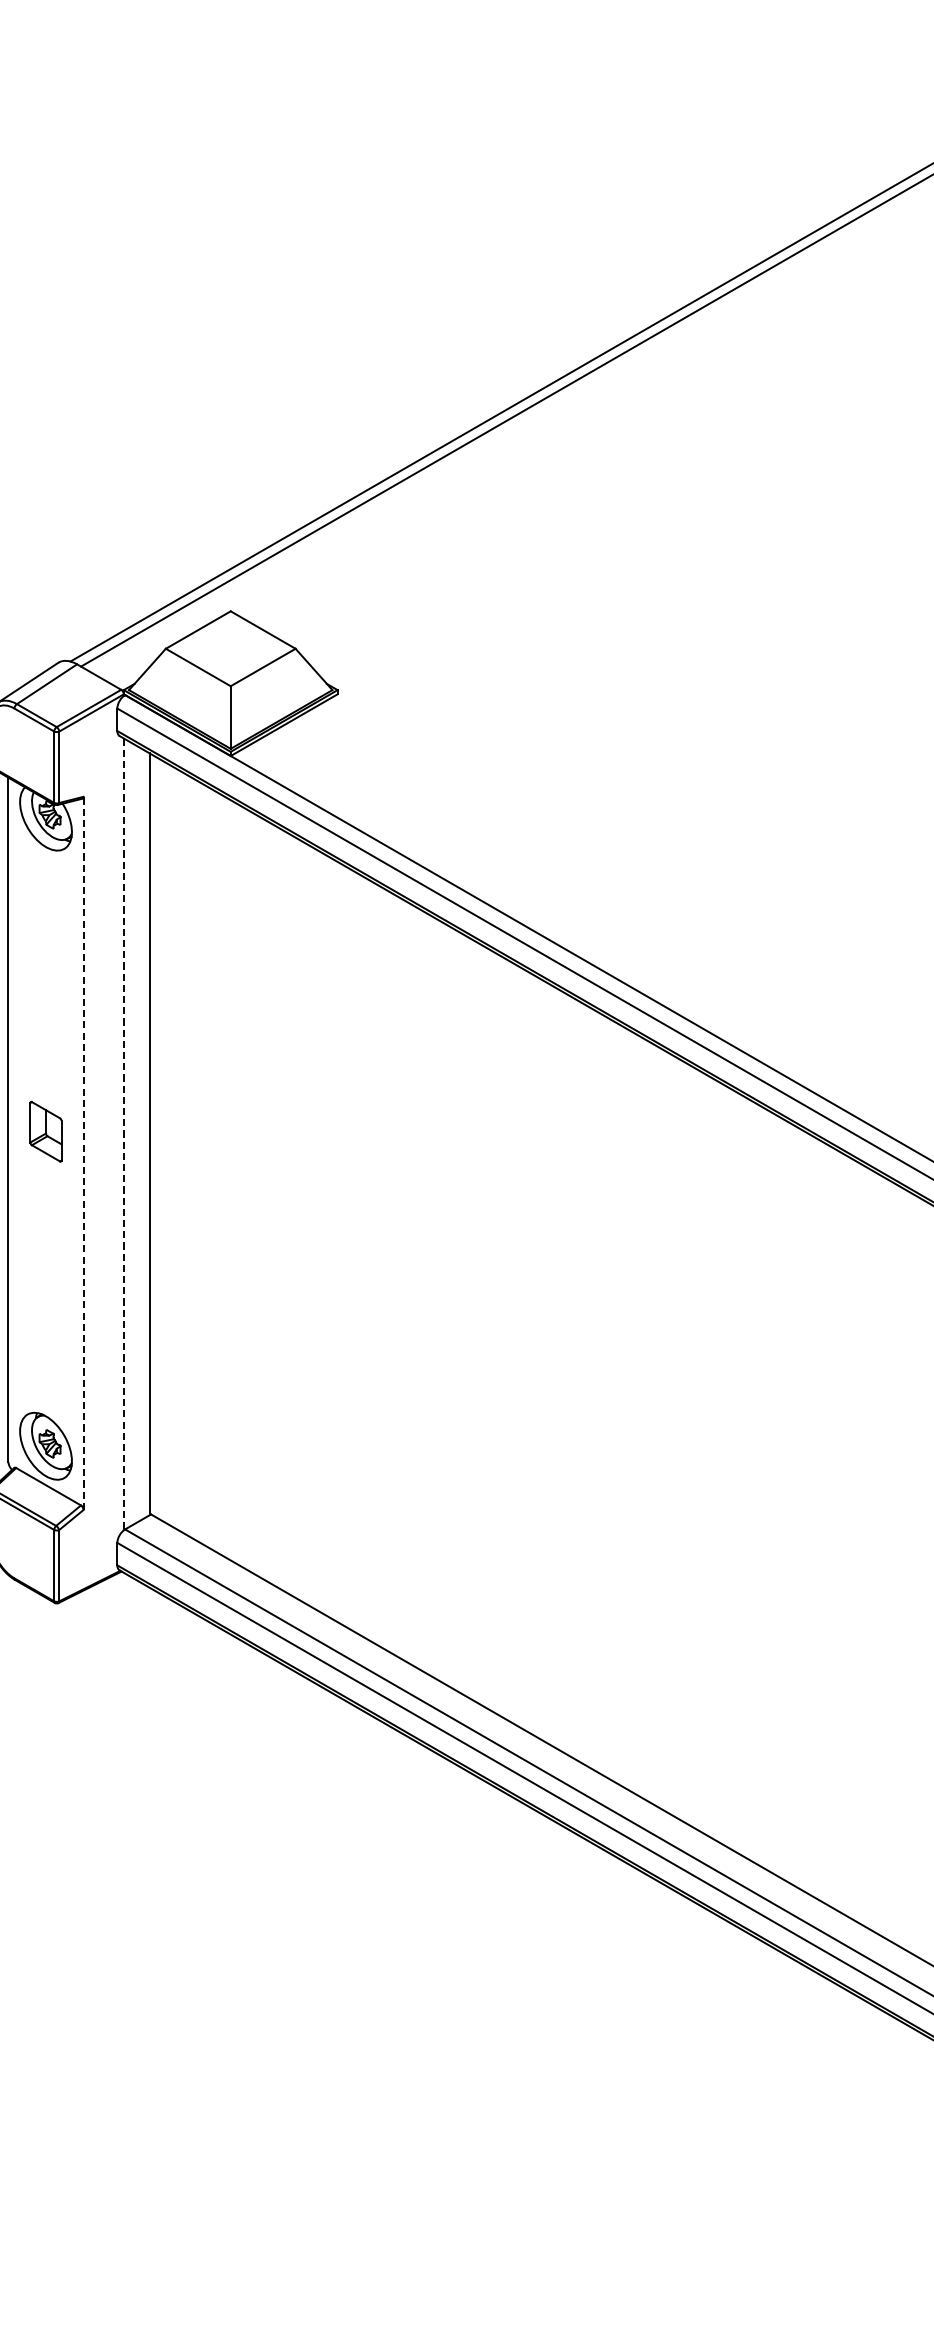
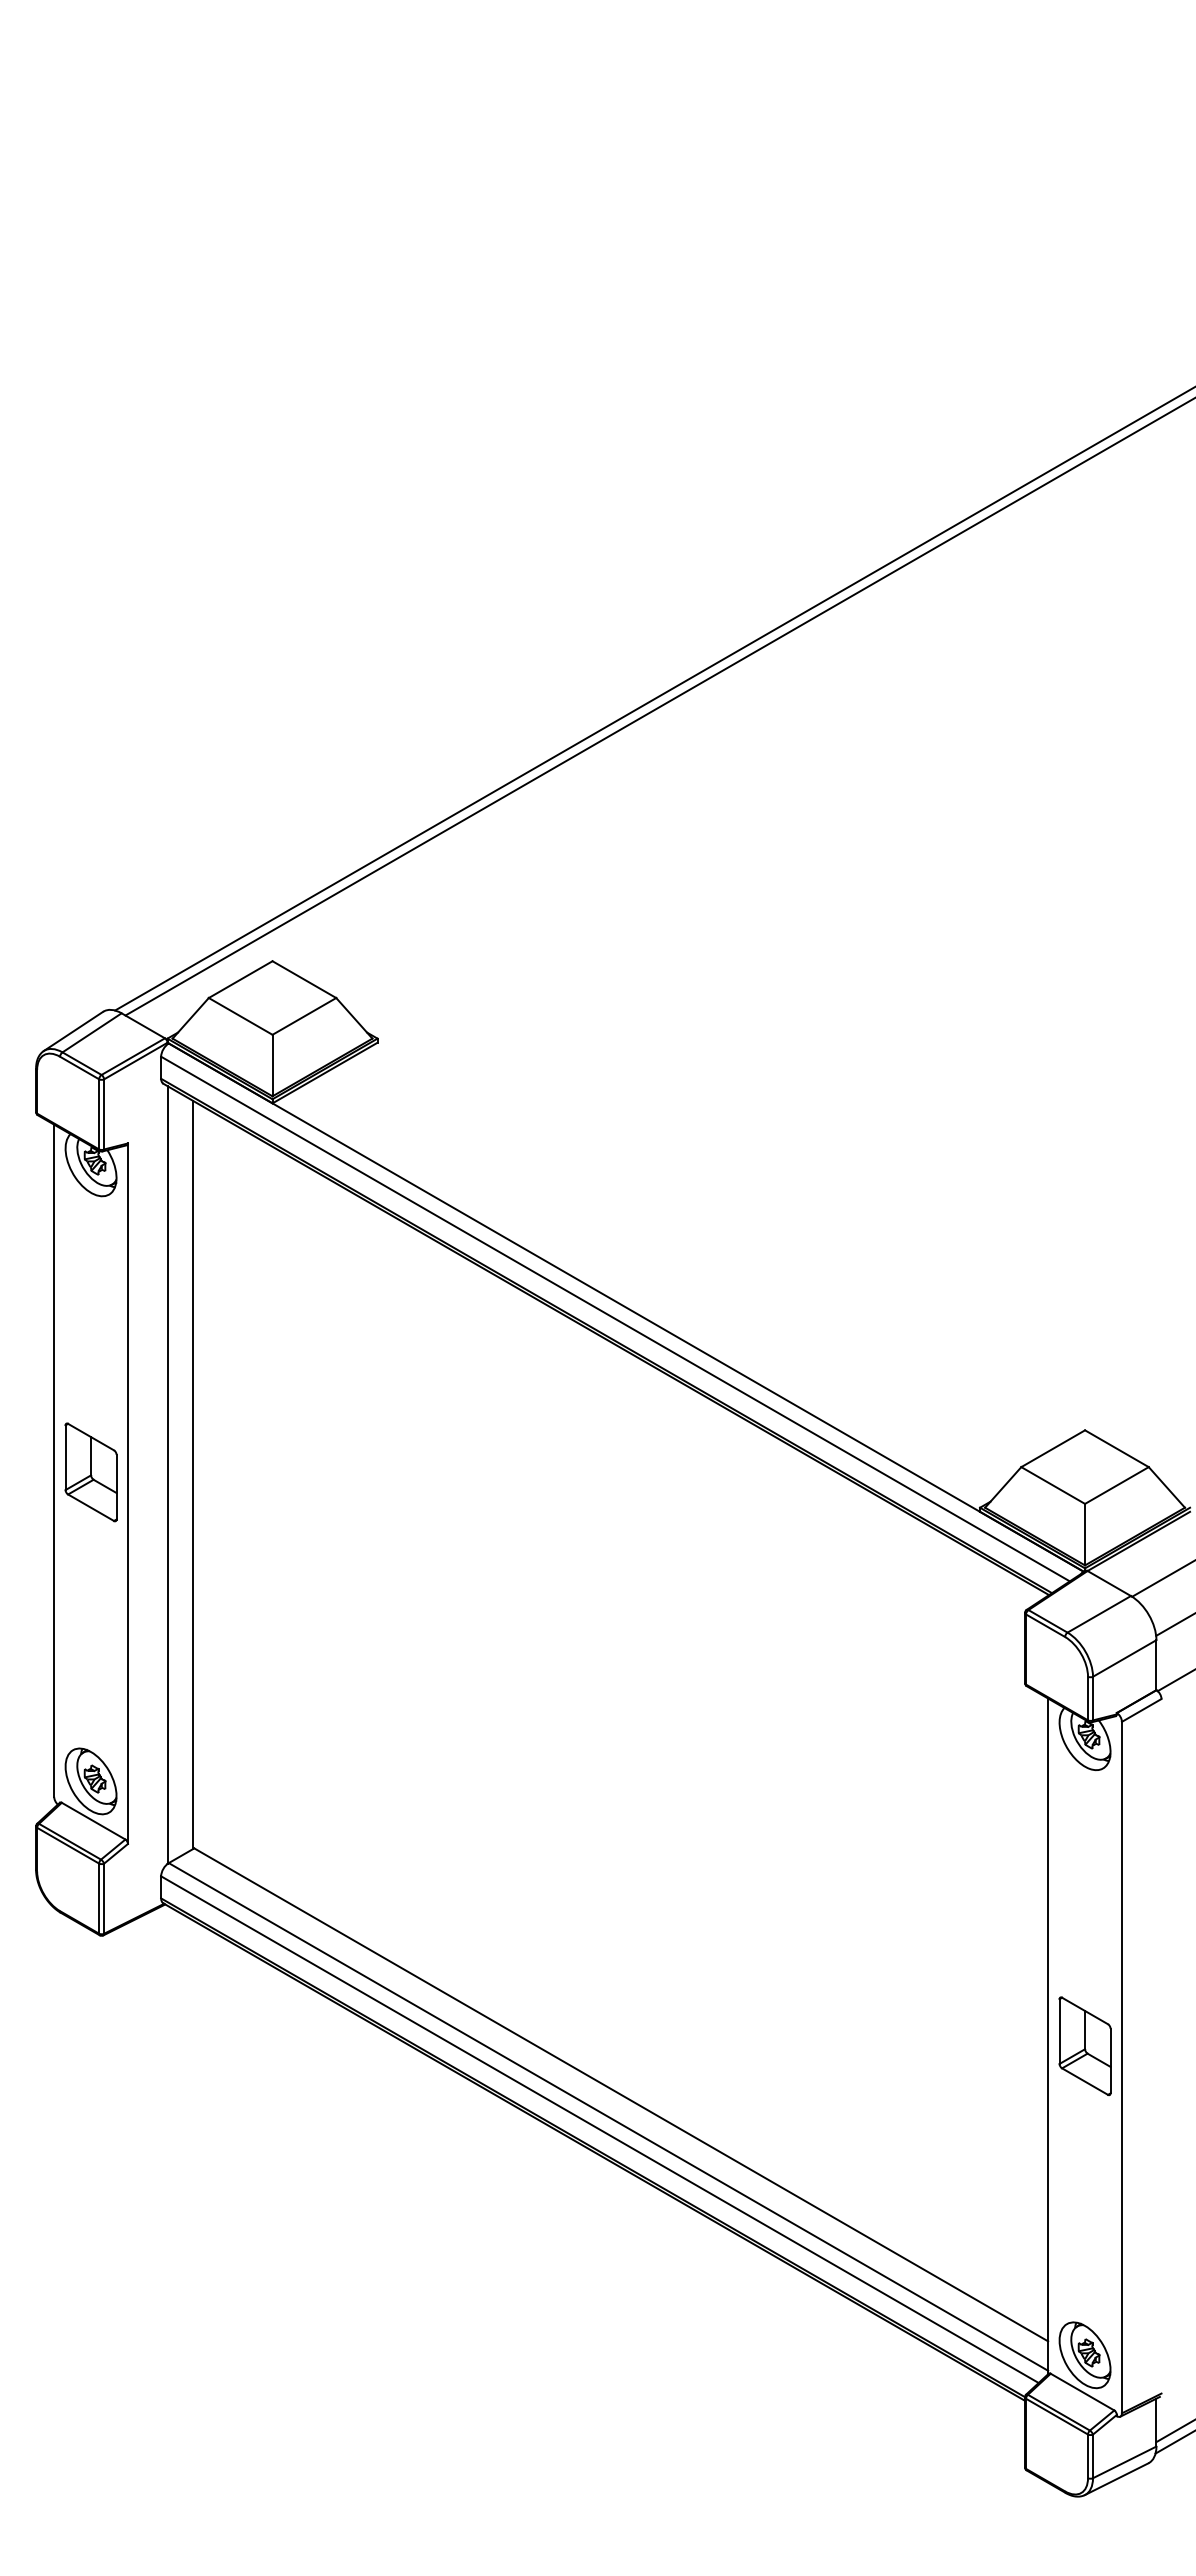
part: (45, 1131) -> (90, 1472), size x1.67
line: (123, 1133) -> (167, 1474), dashed -> solid
line: (83, 1153) -> (127, 1493), dashed -> solid

